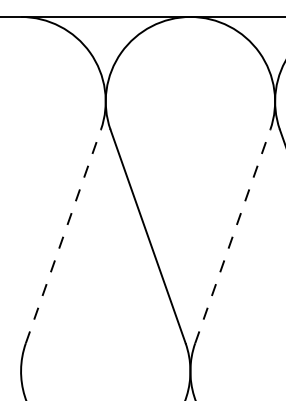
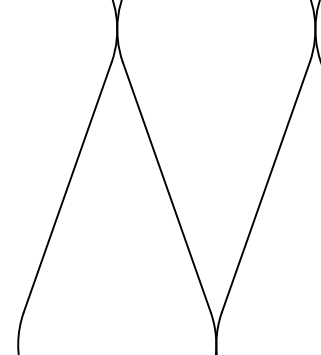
line: (63, 236) -> (67, 187), dashed -> solid
line: (232, 236) -> (265, 187), dashed -> solid

